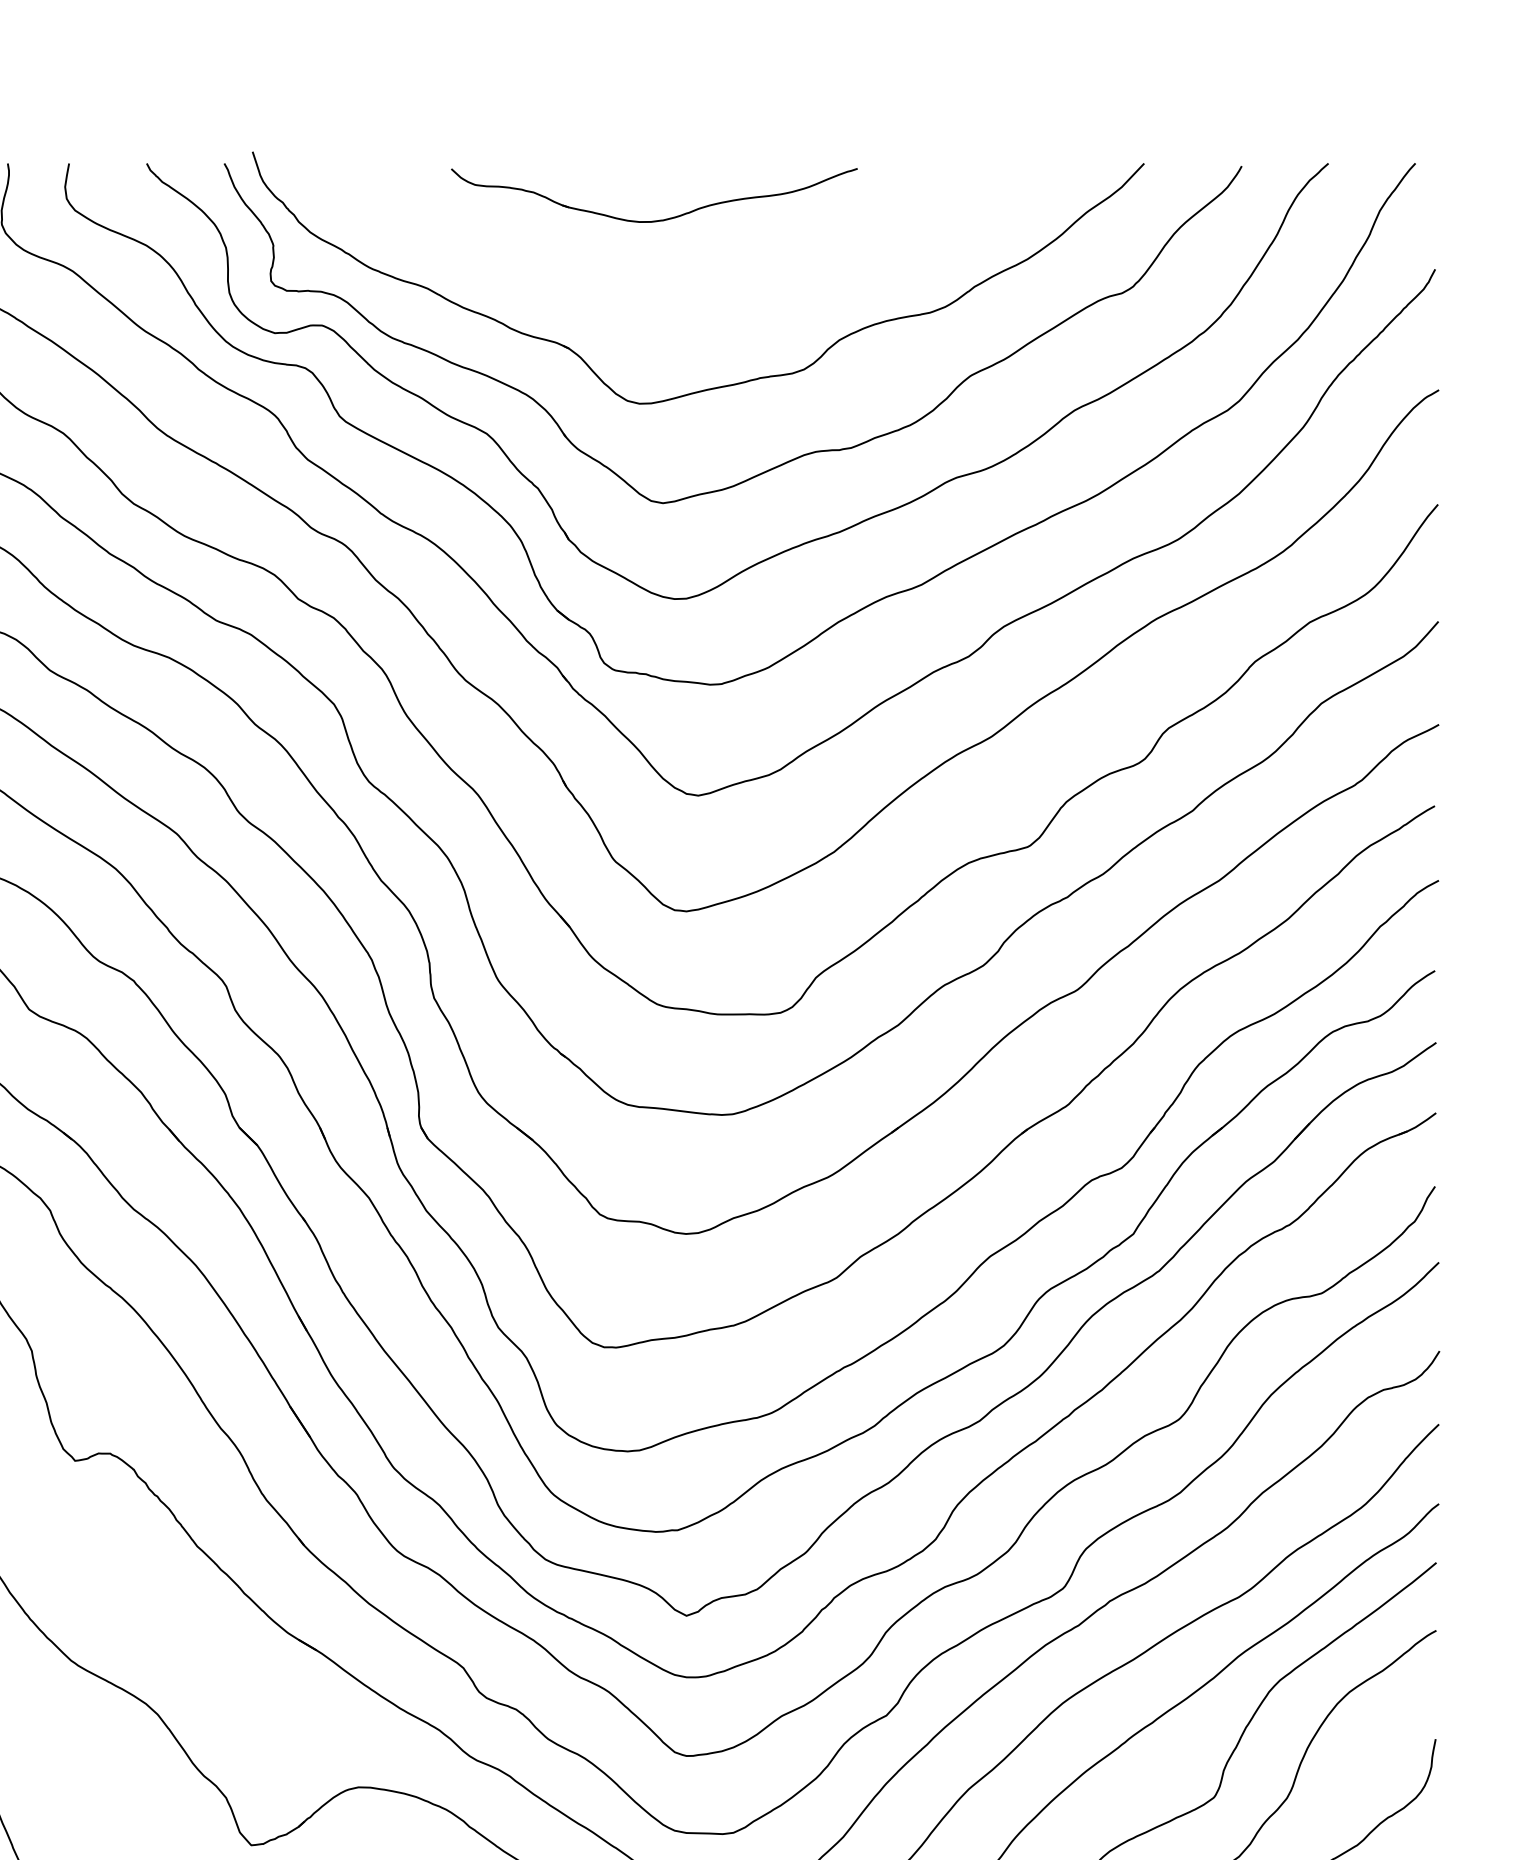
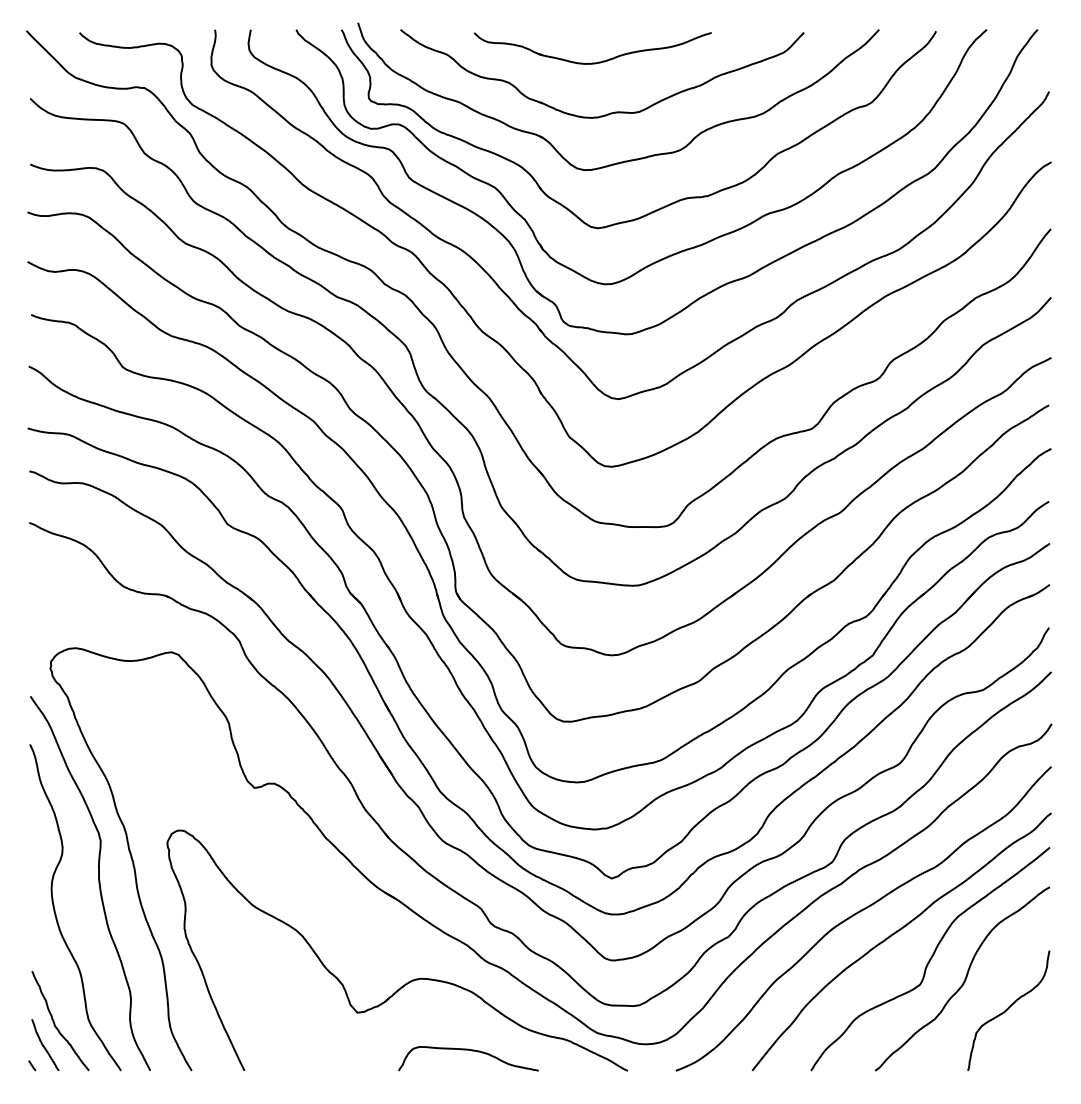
part: (684, 305) -> (610, 112), added

